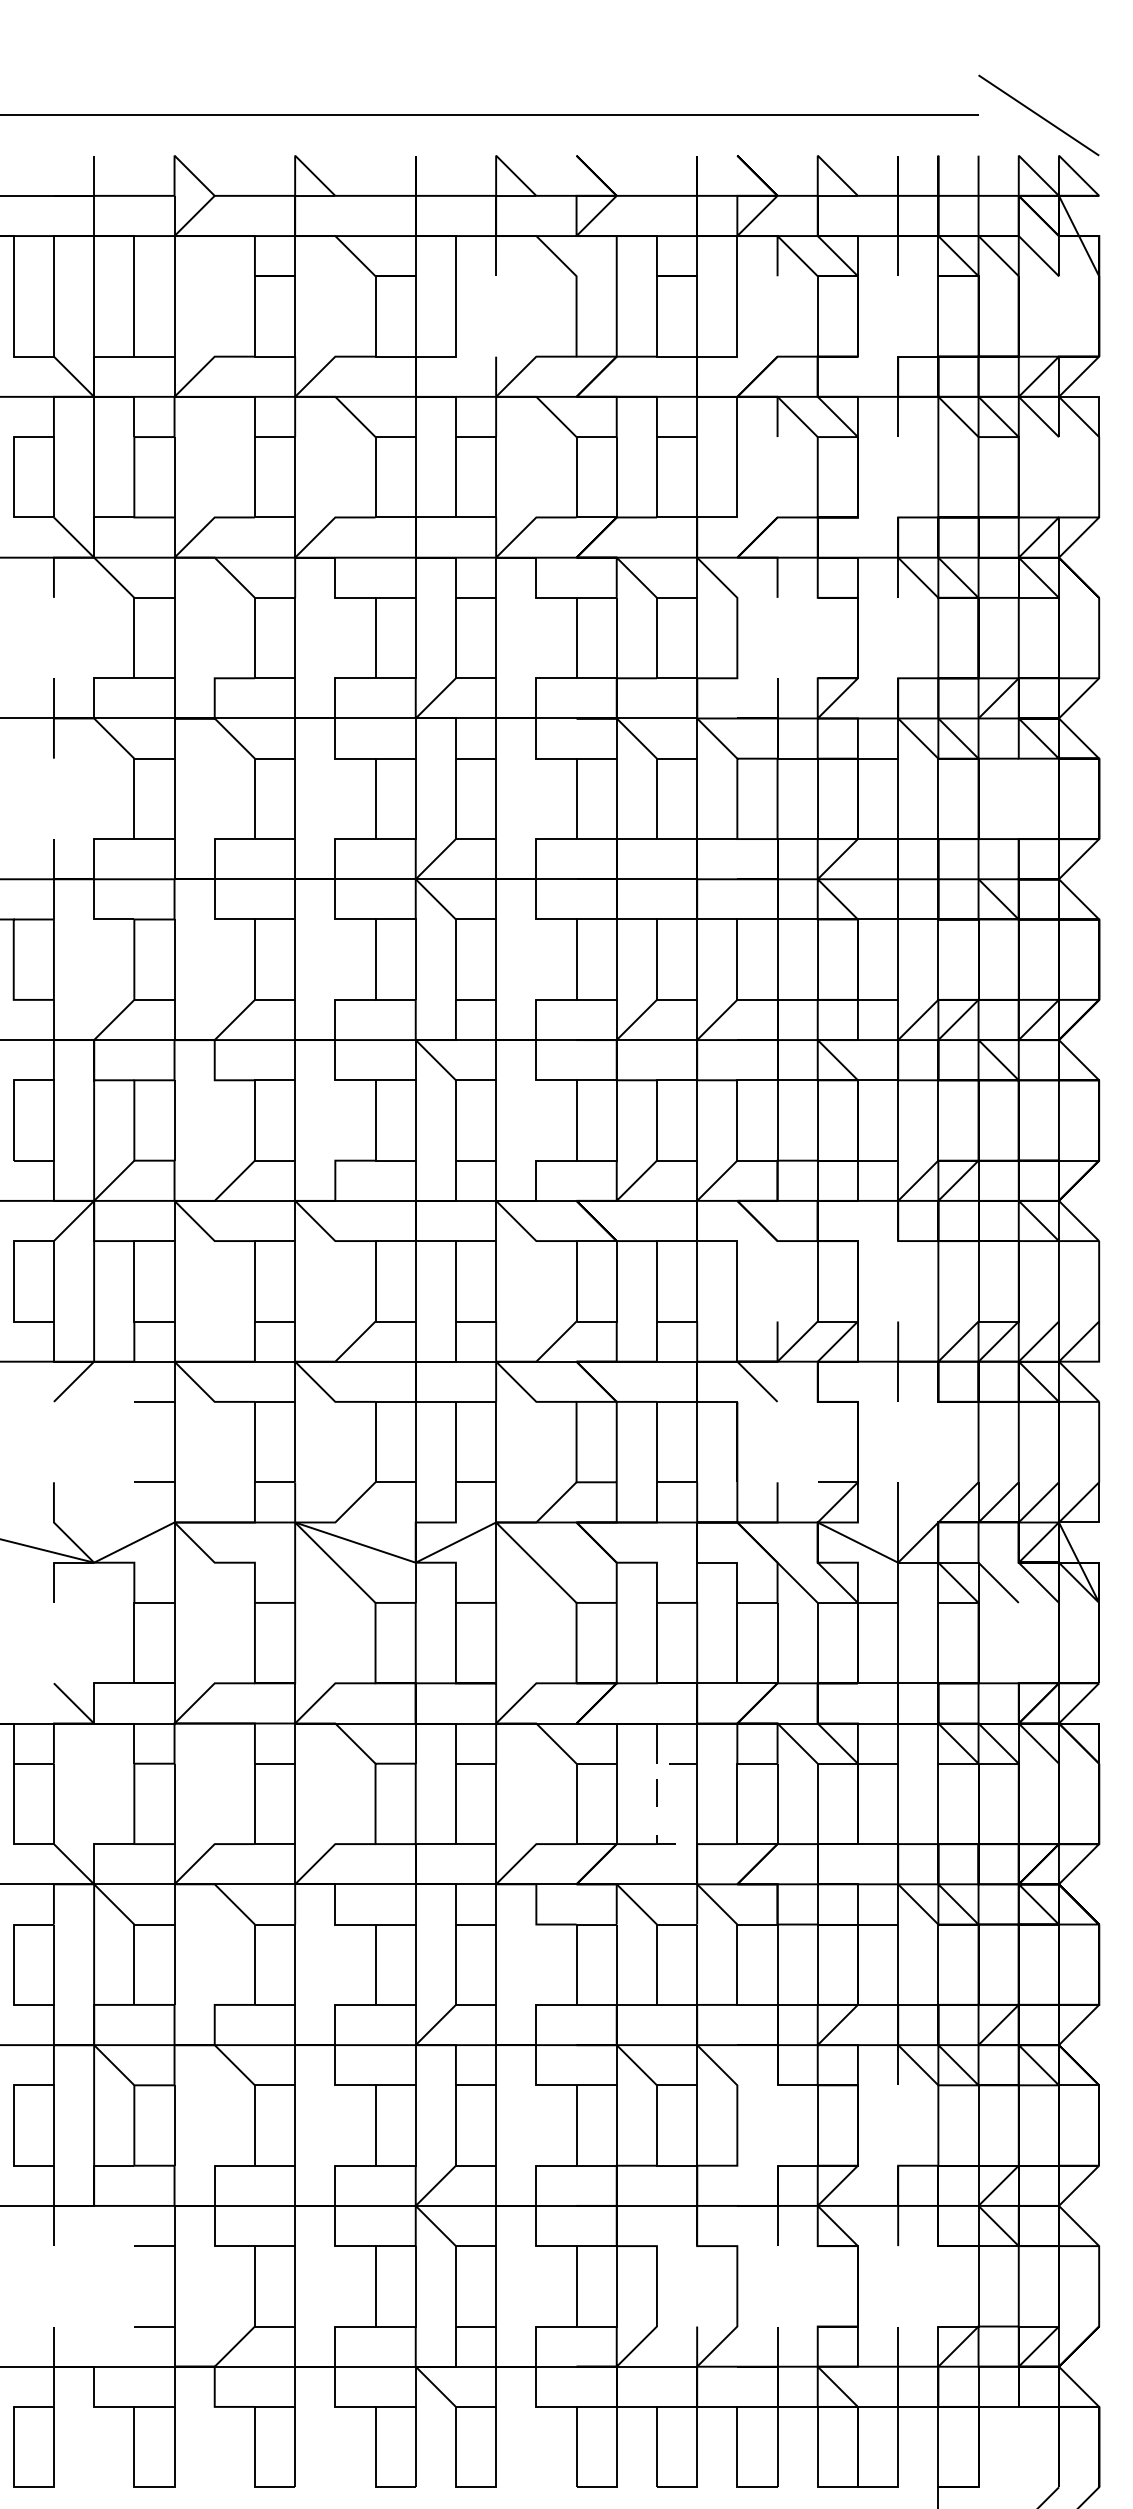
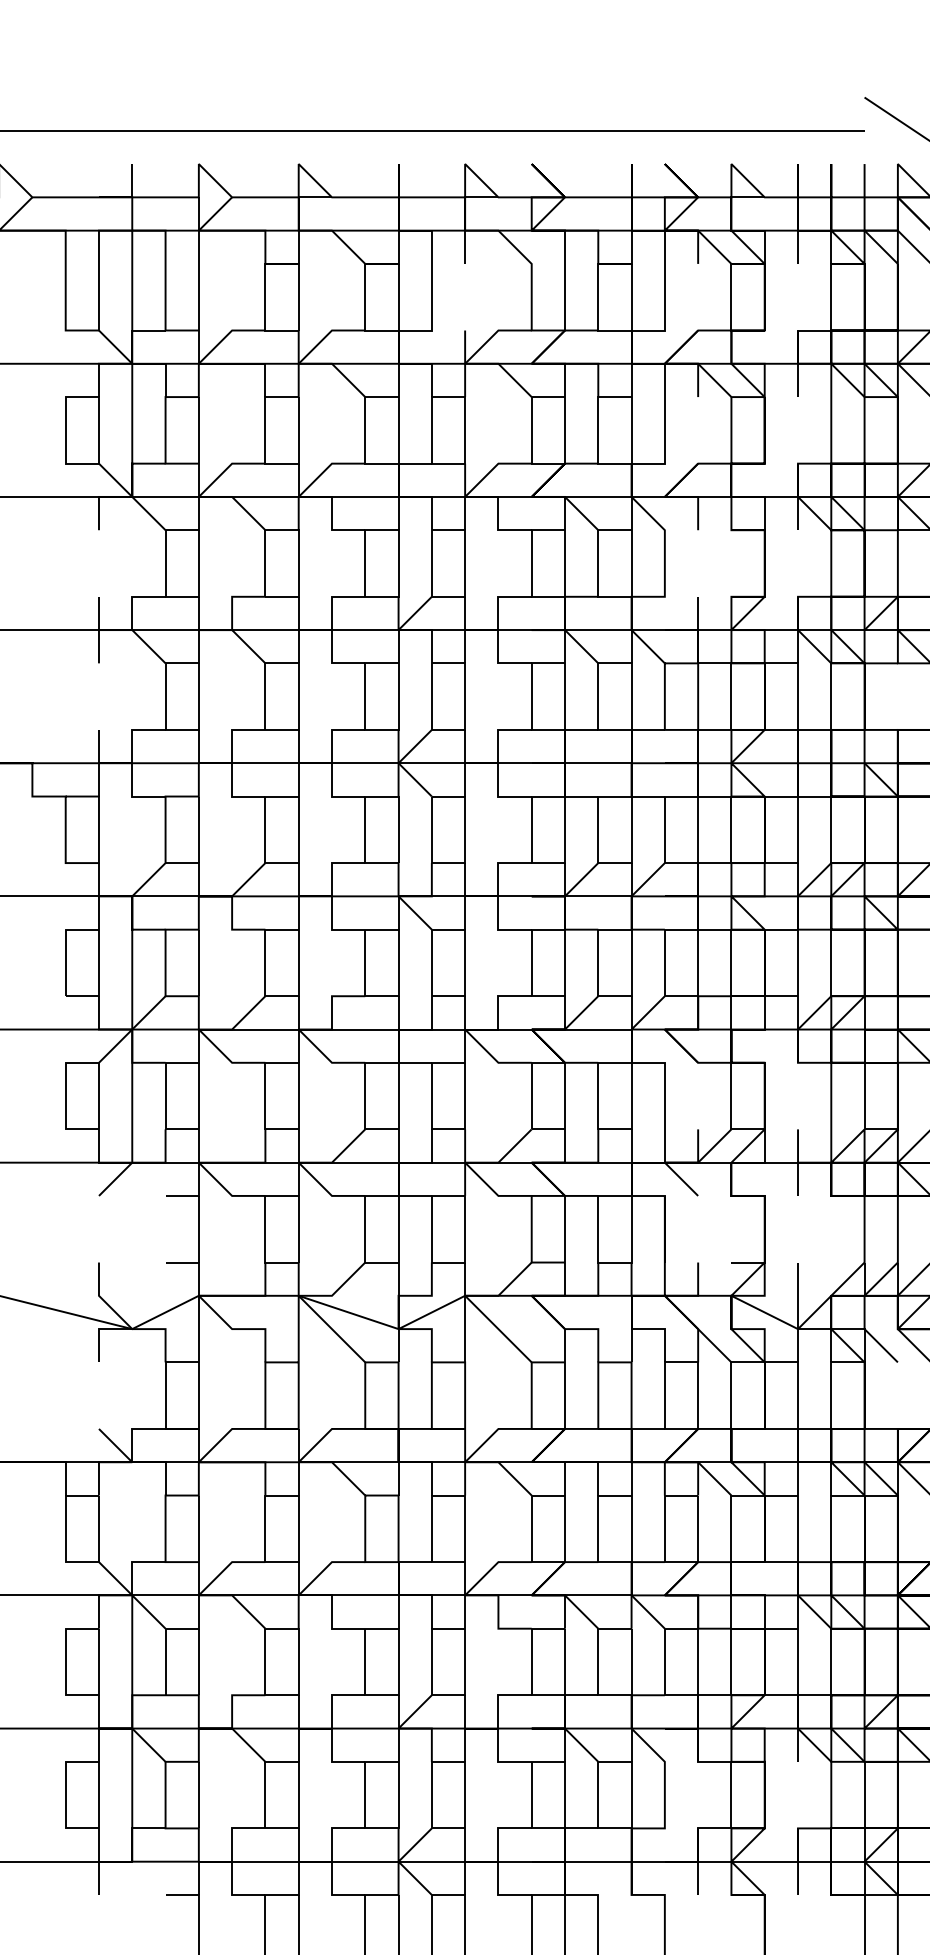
line: (656, 1804) -> (597, 1529), dashed -> solid

